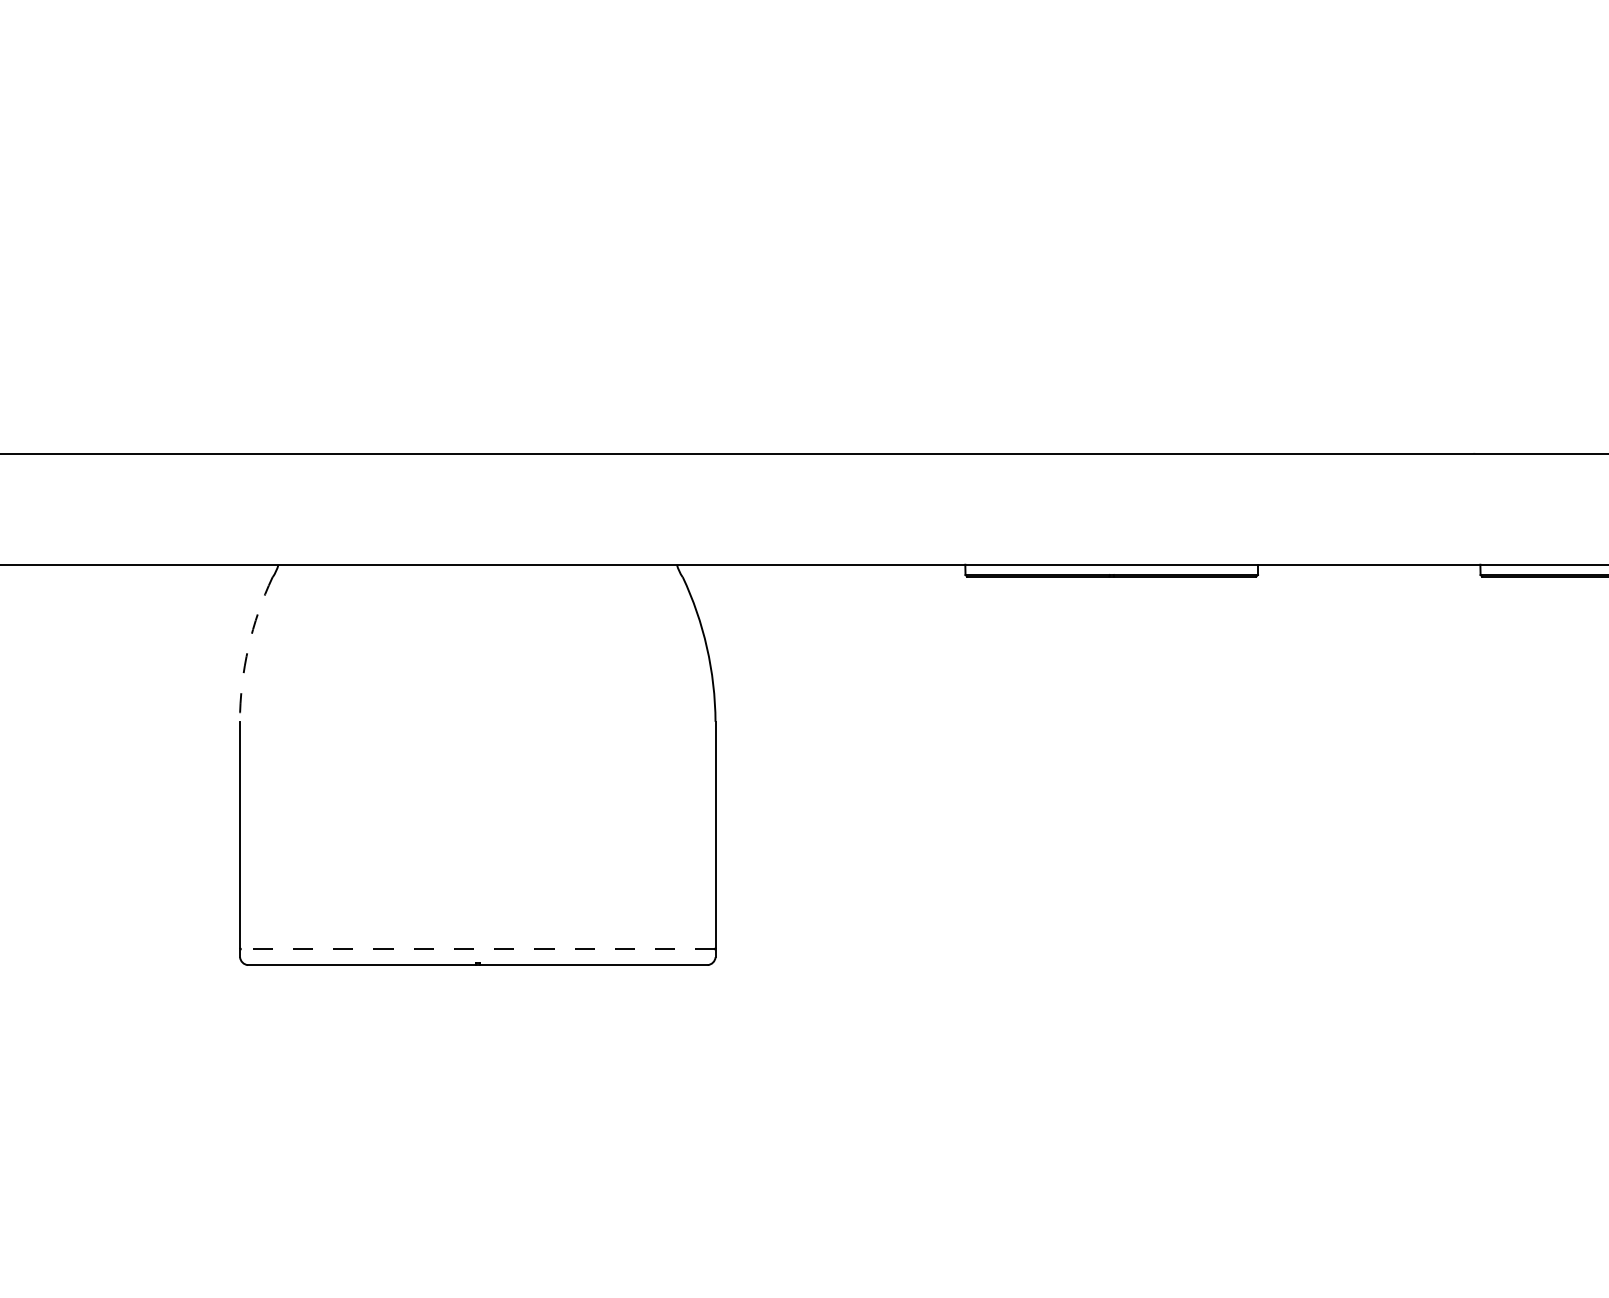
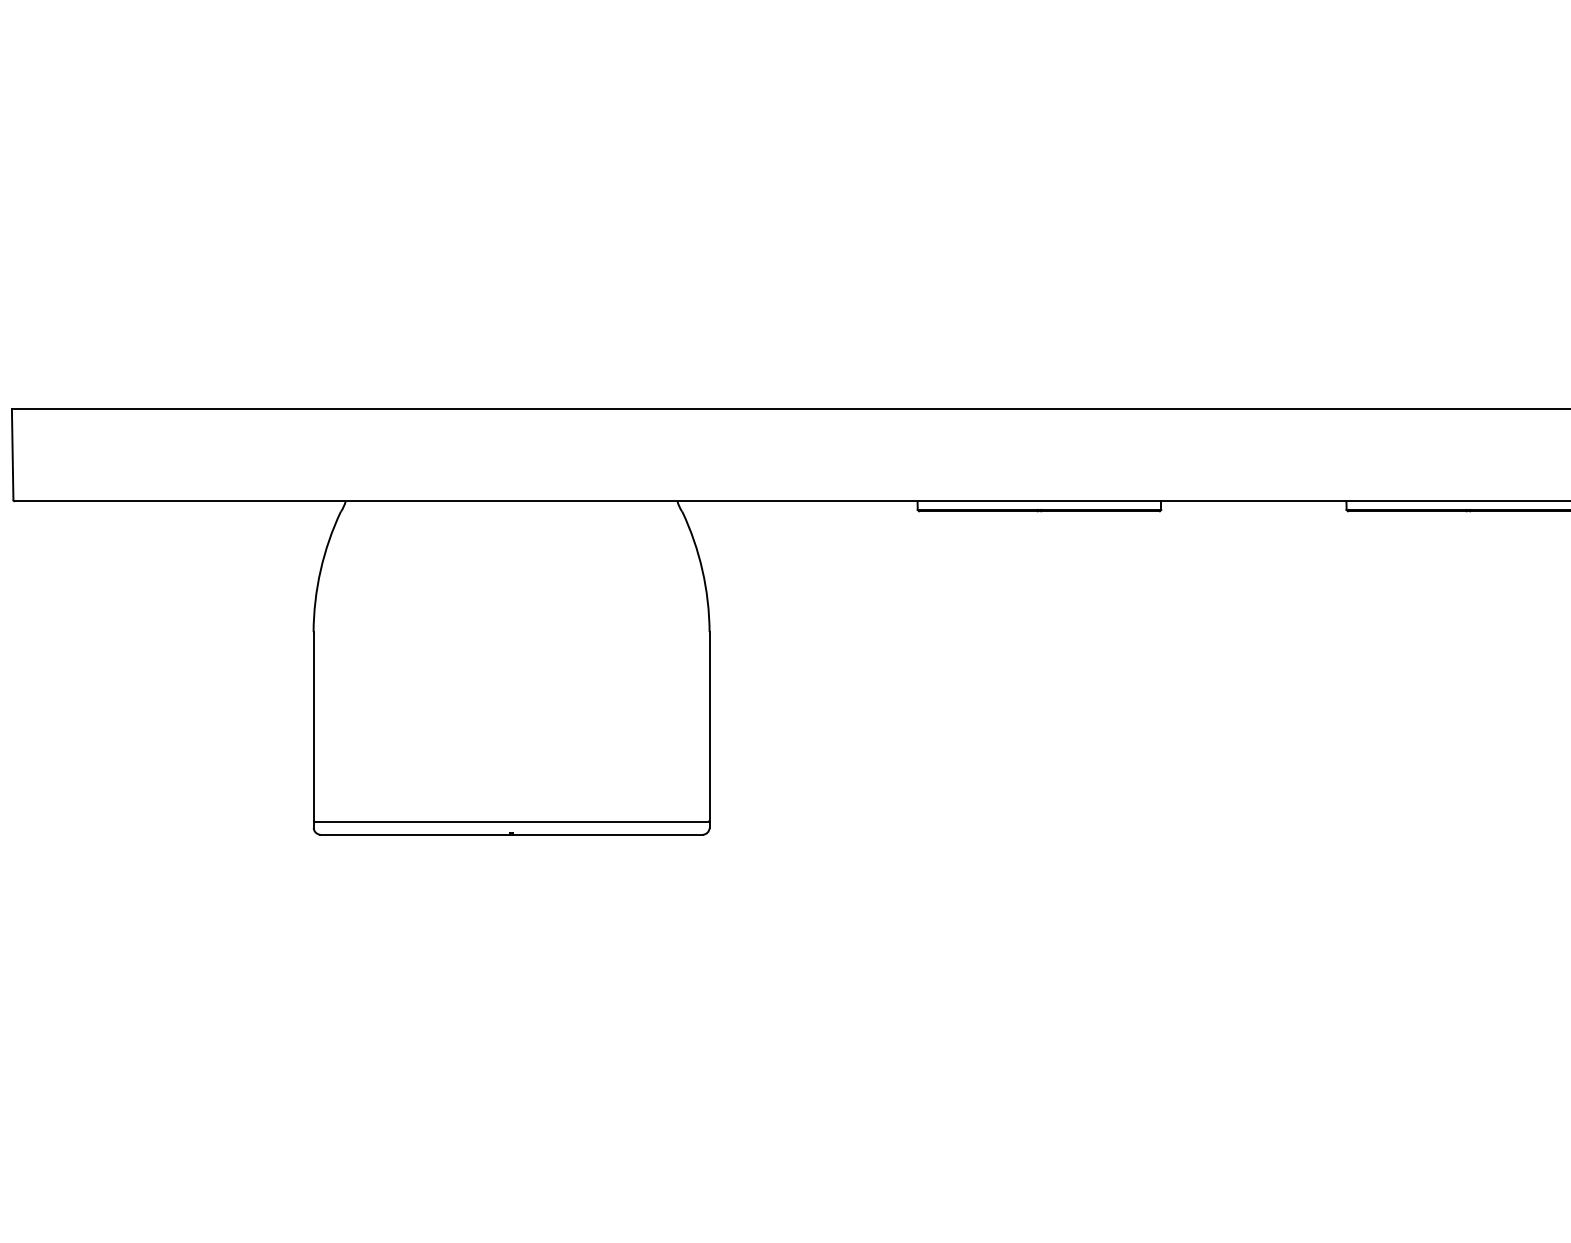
arc: (248, 647) -> (320, 570), dashed -> solid
line: (477, 949) -> (511, 821), dashed -> solid

